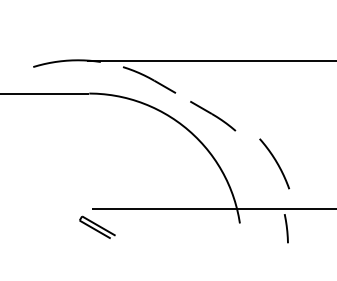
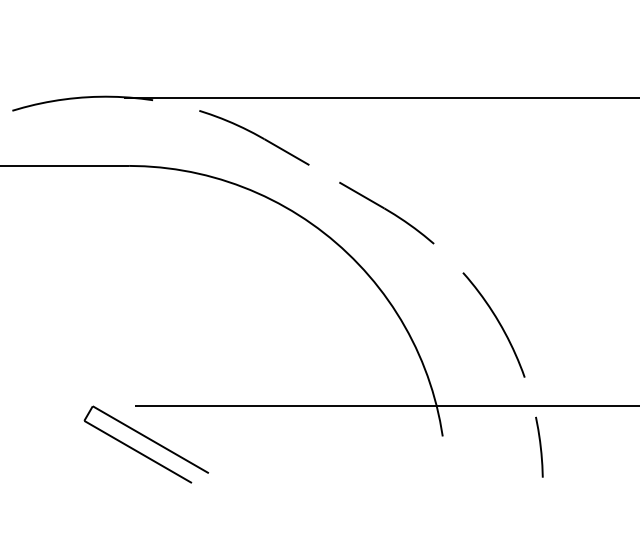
curve: (275, 162) -> (495, 321), moved
part: (97, 227) -> (146, 444), size x1.67

